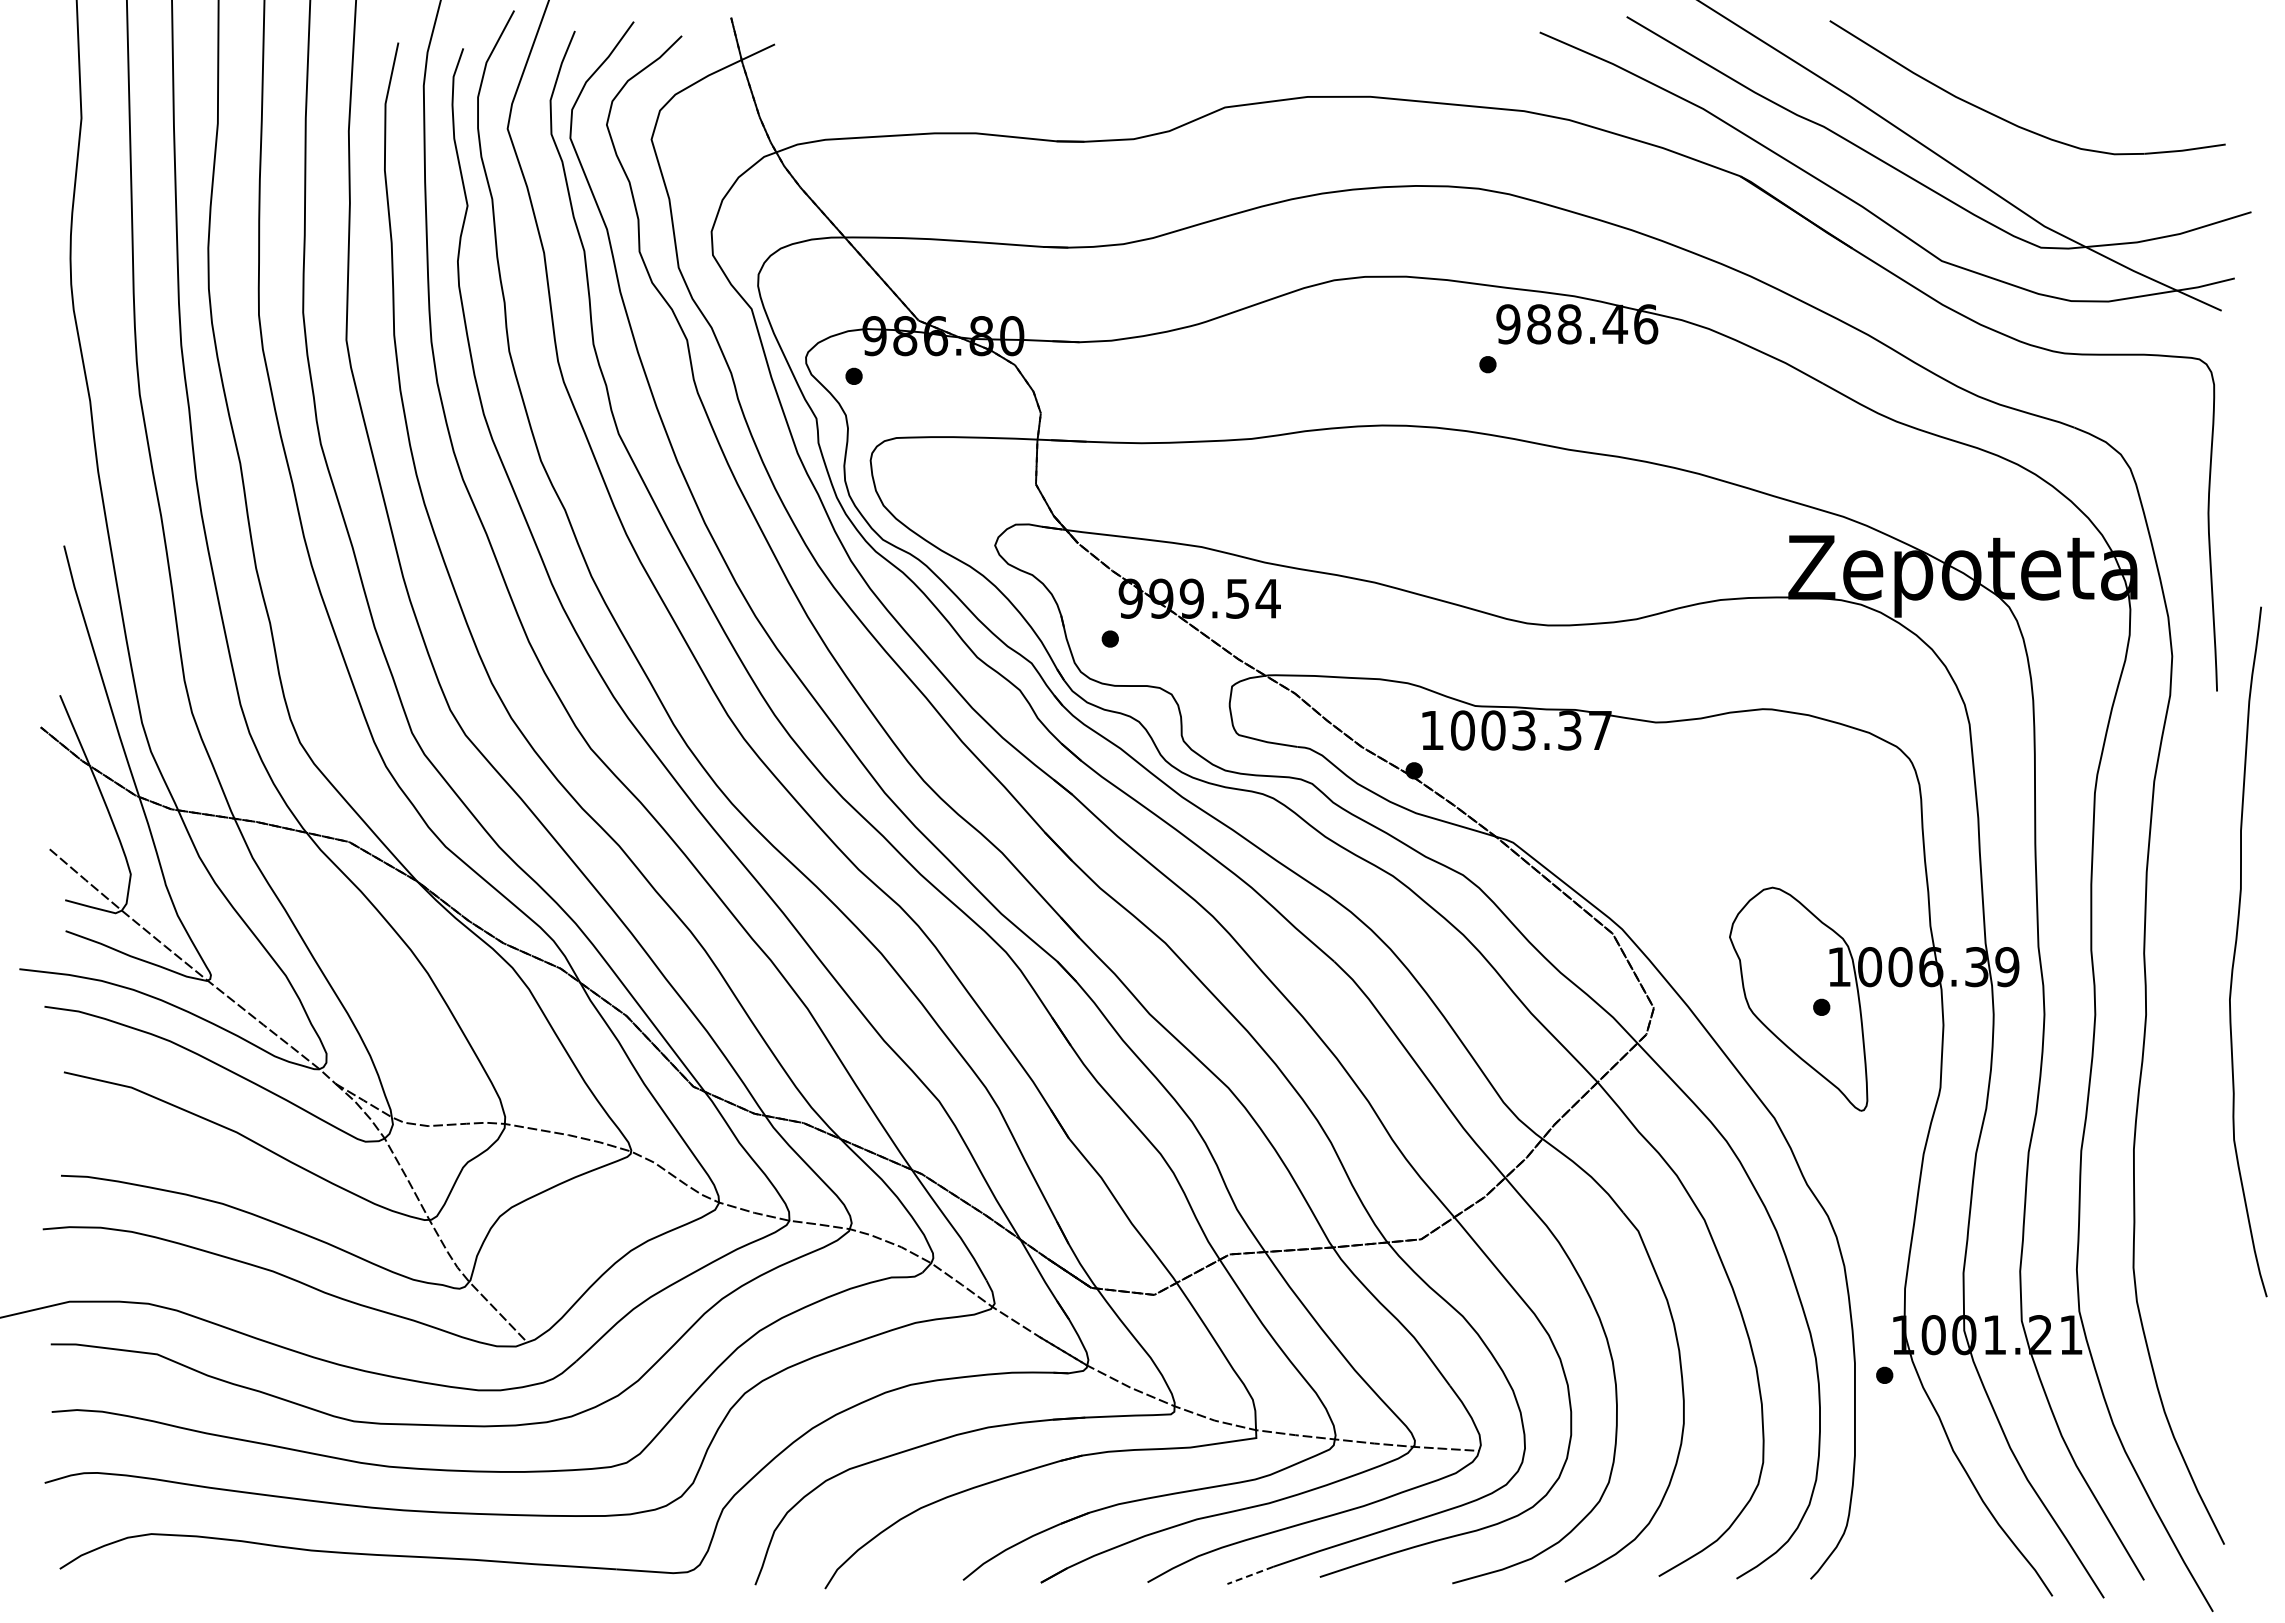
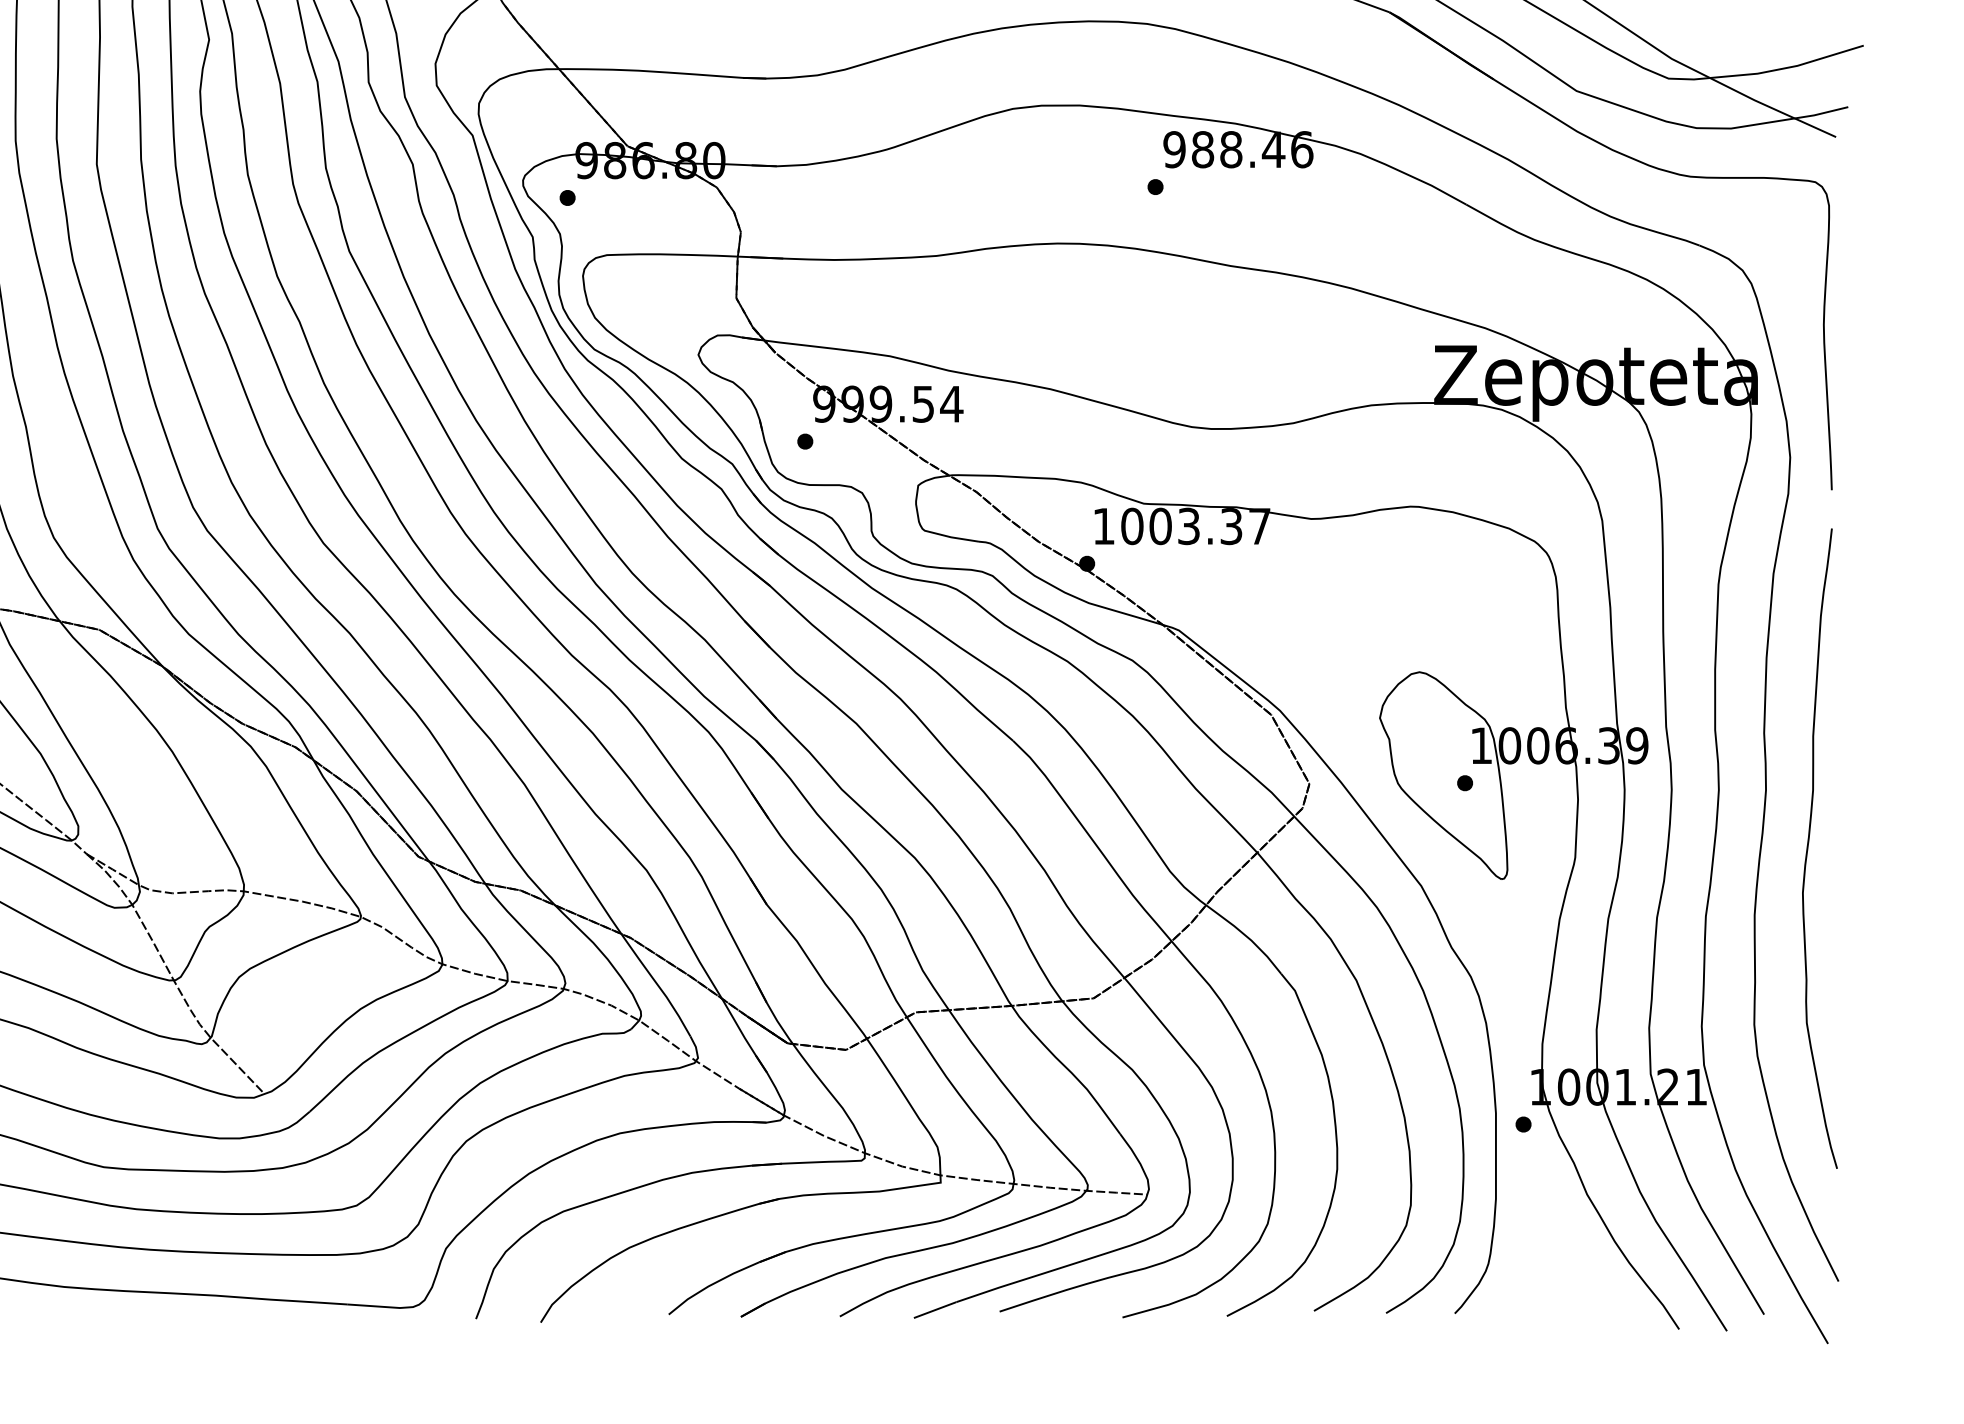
curve: (2236, 948) -> (1809, 845), moved
line: (1249, 1575) -> (934, 1310), dashed -> solid

